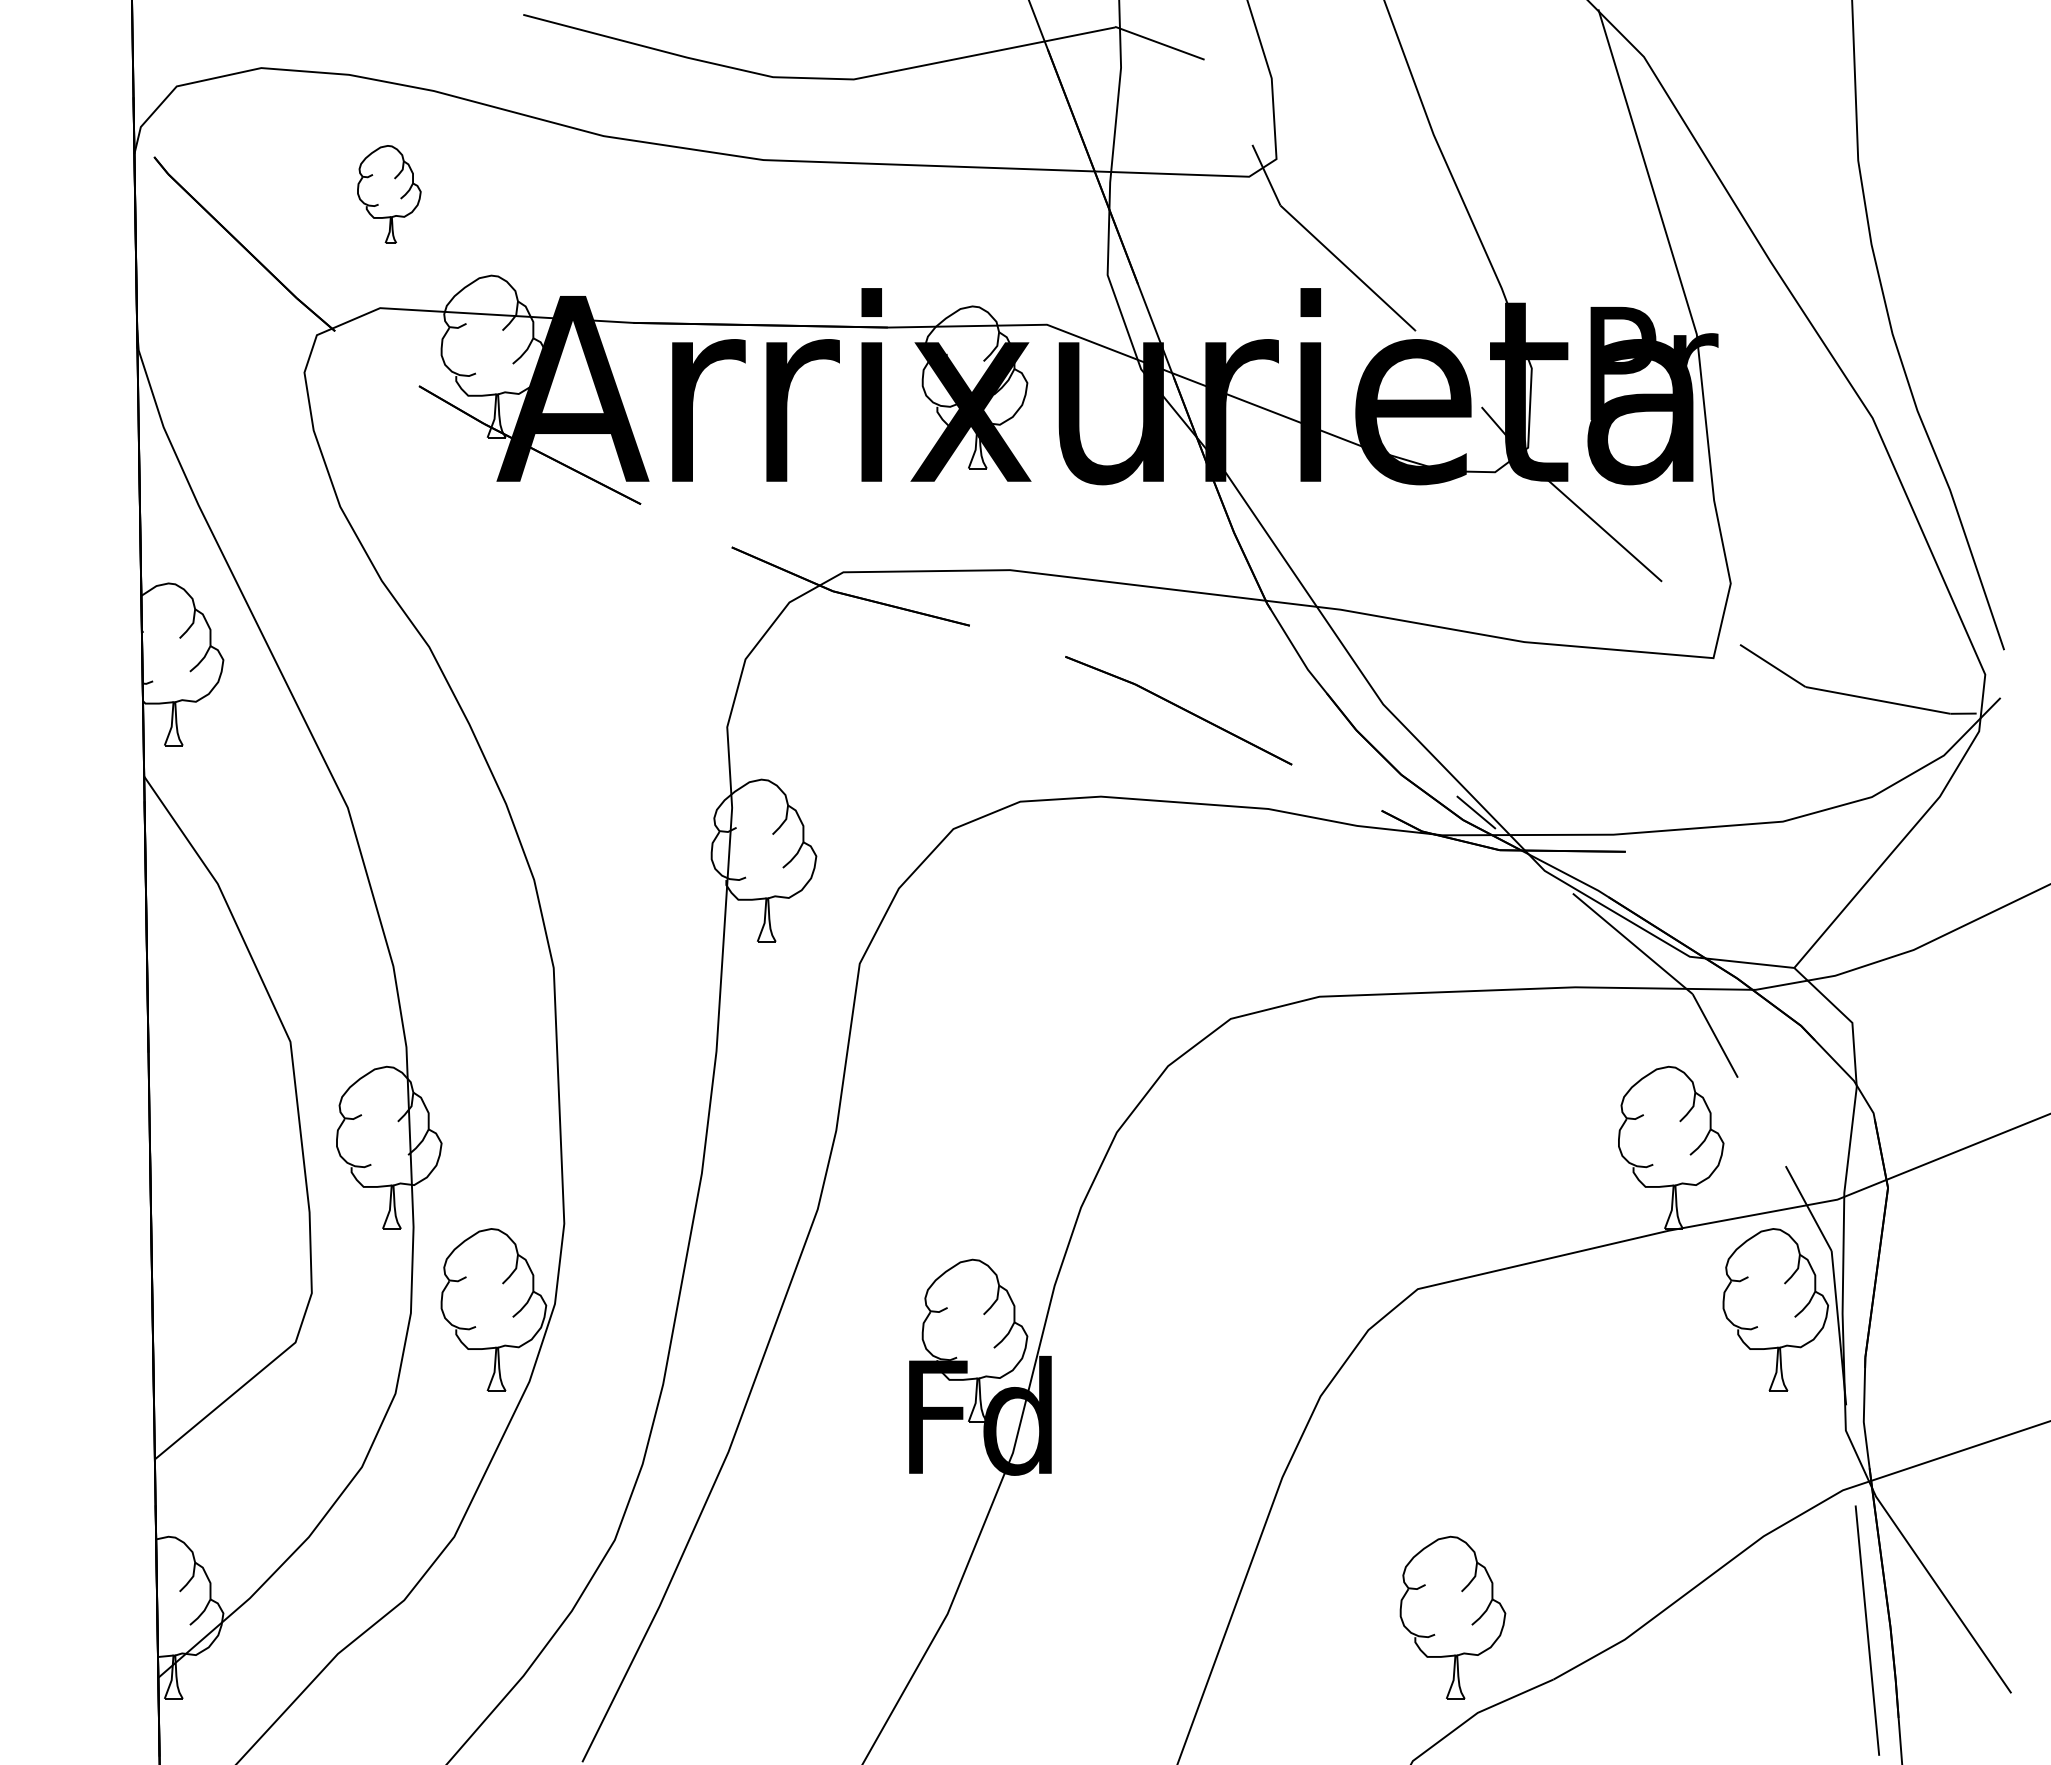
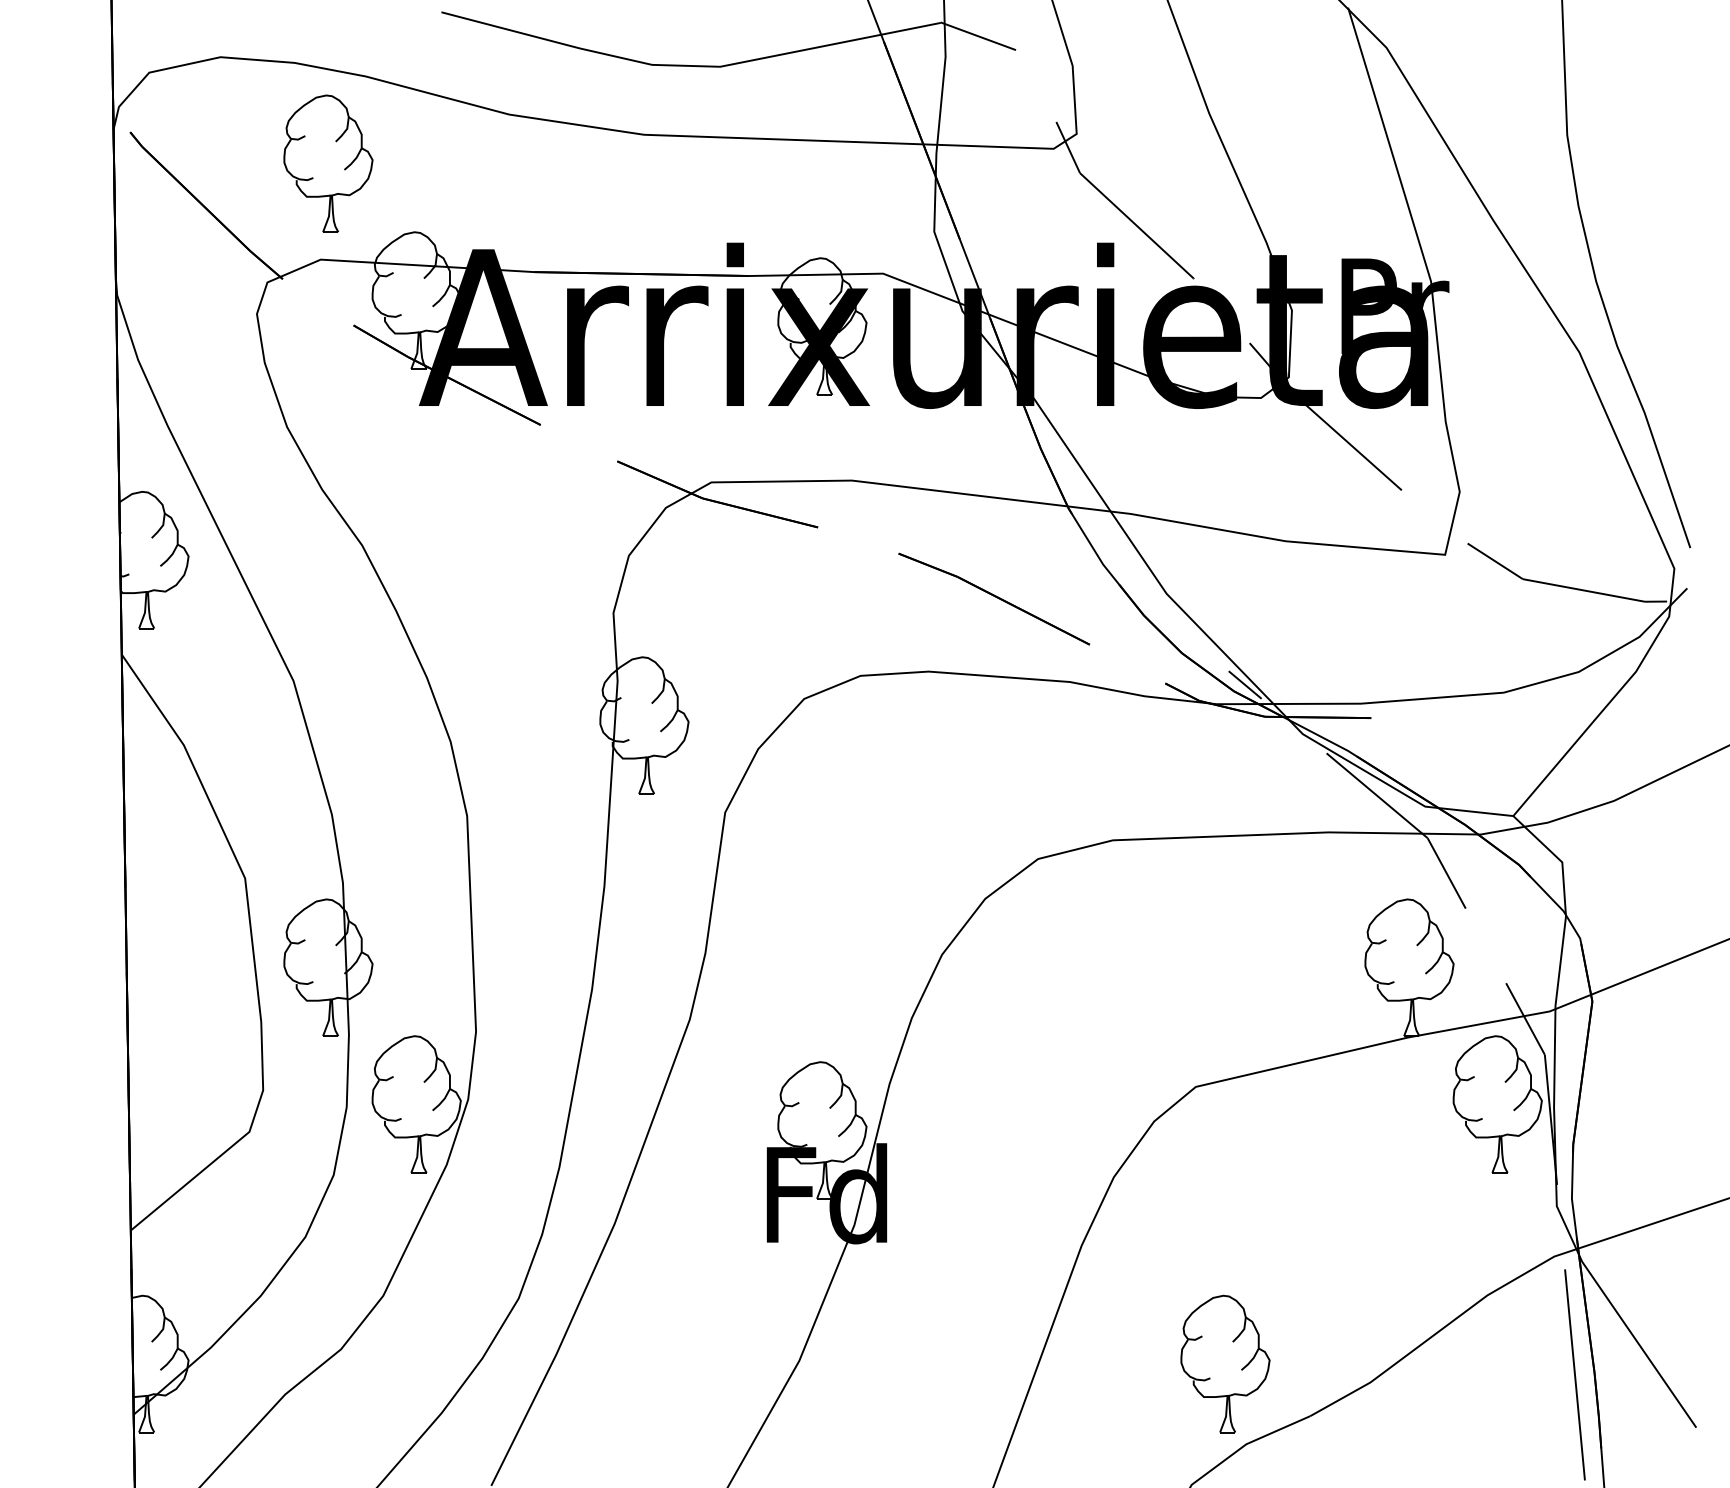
part: (389, 194) -> (328, 163), size x1.67

